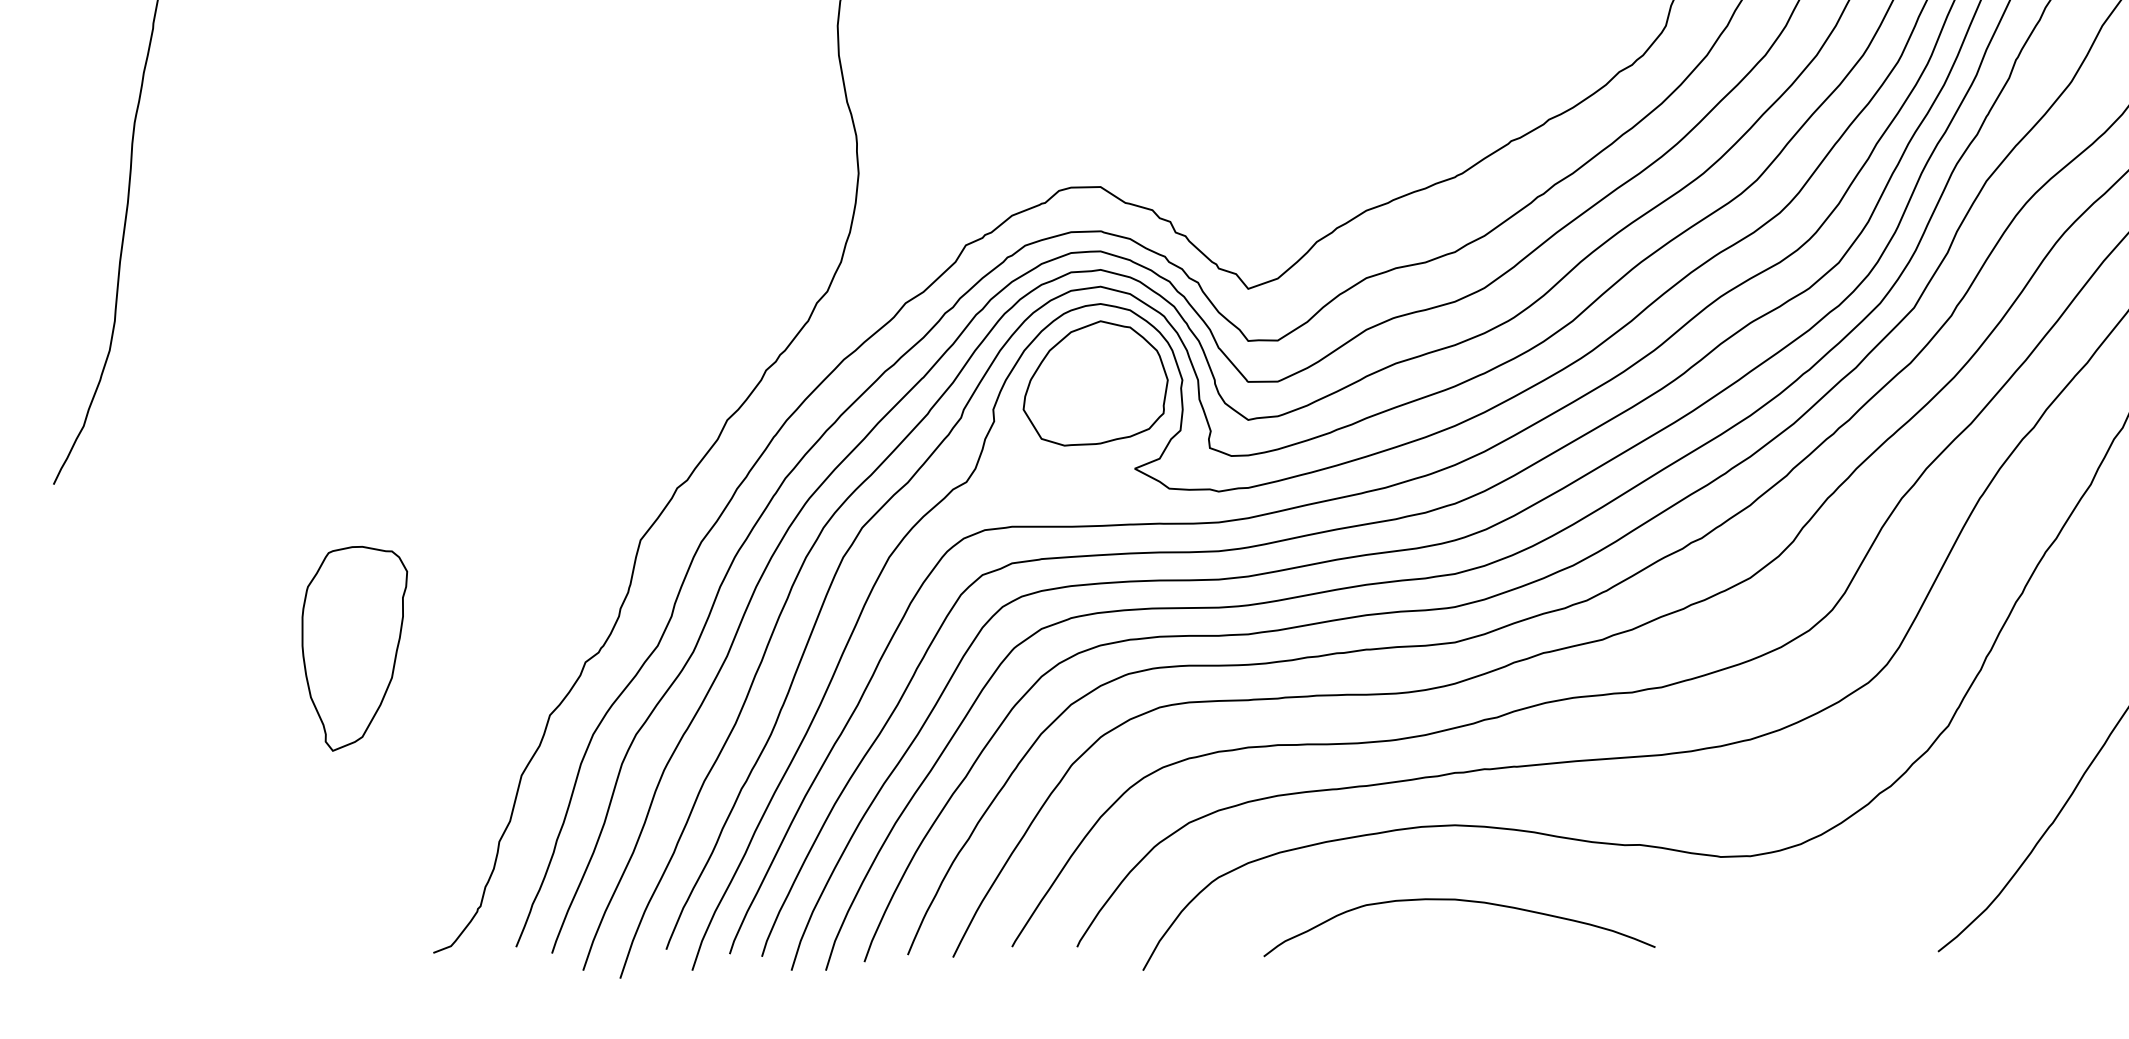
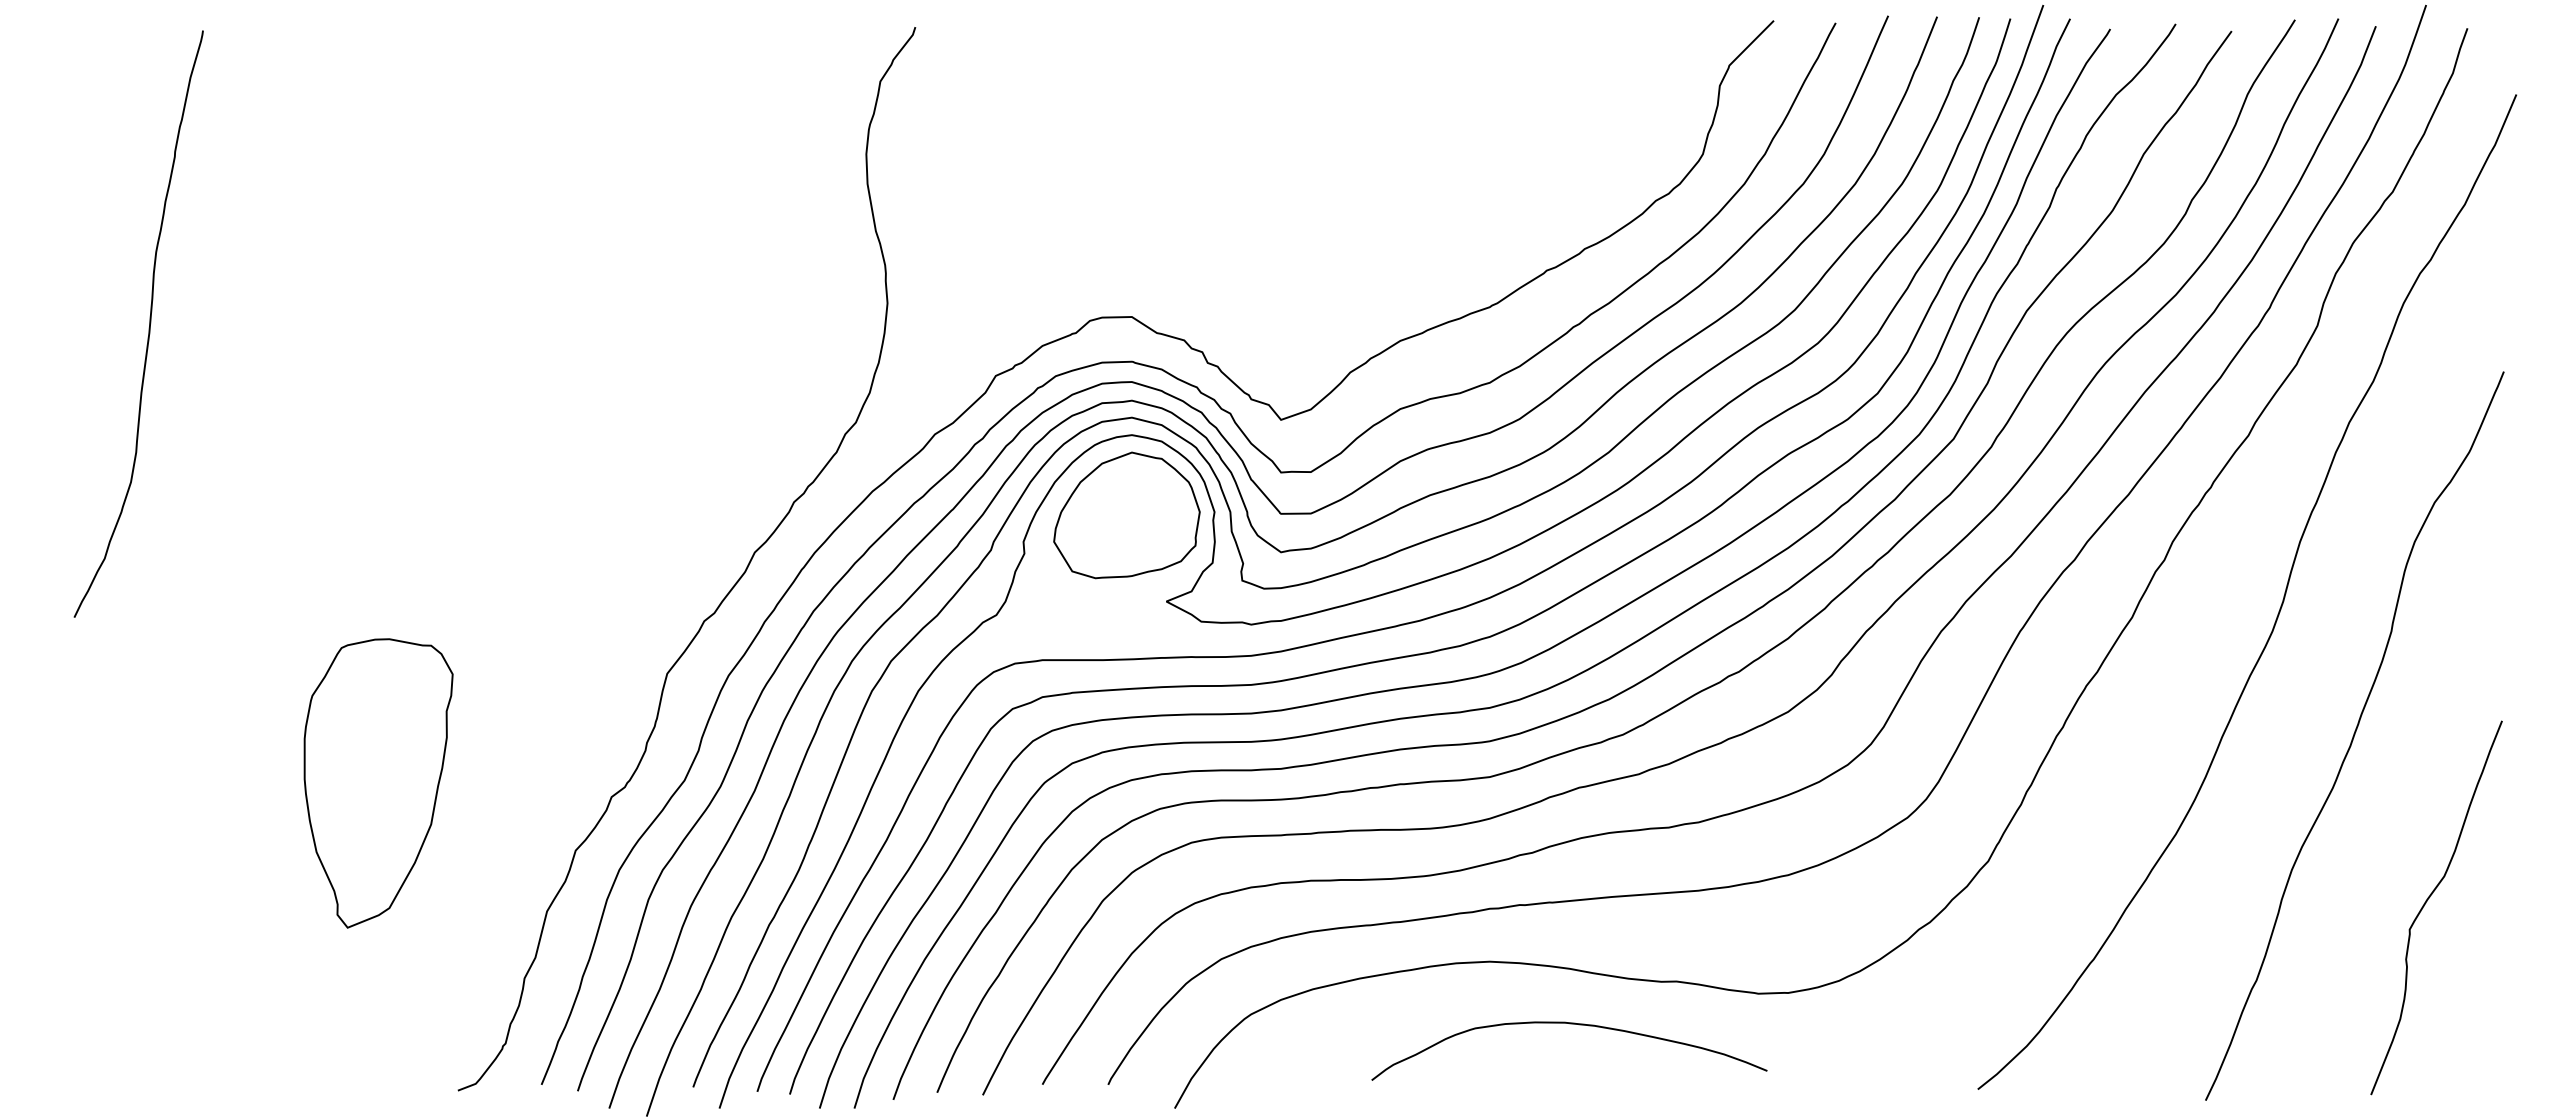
part: (354, 648) -> (378, 783), size x1.4
curve: (1459, 901) -> (1569, 1024), moved

